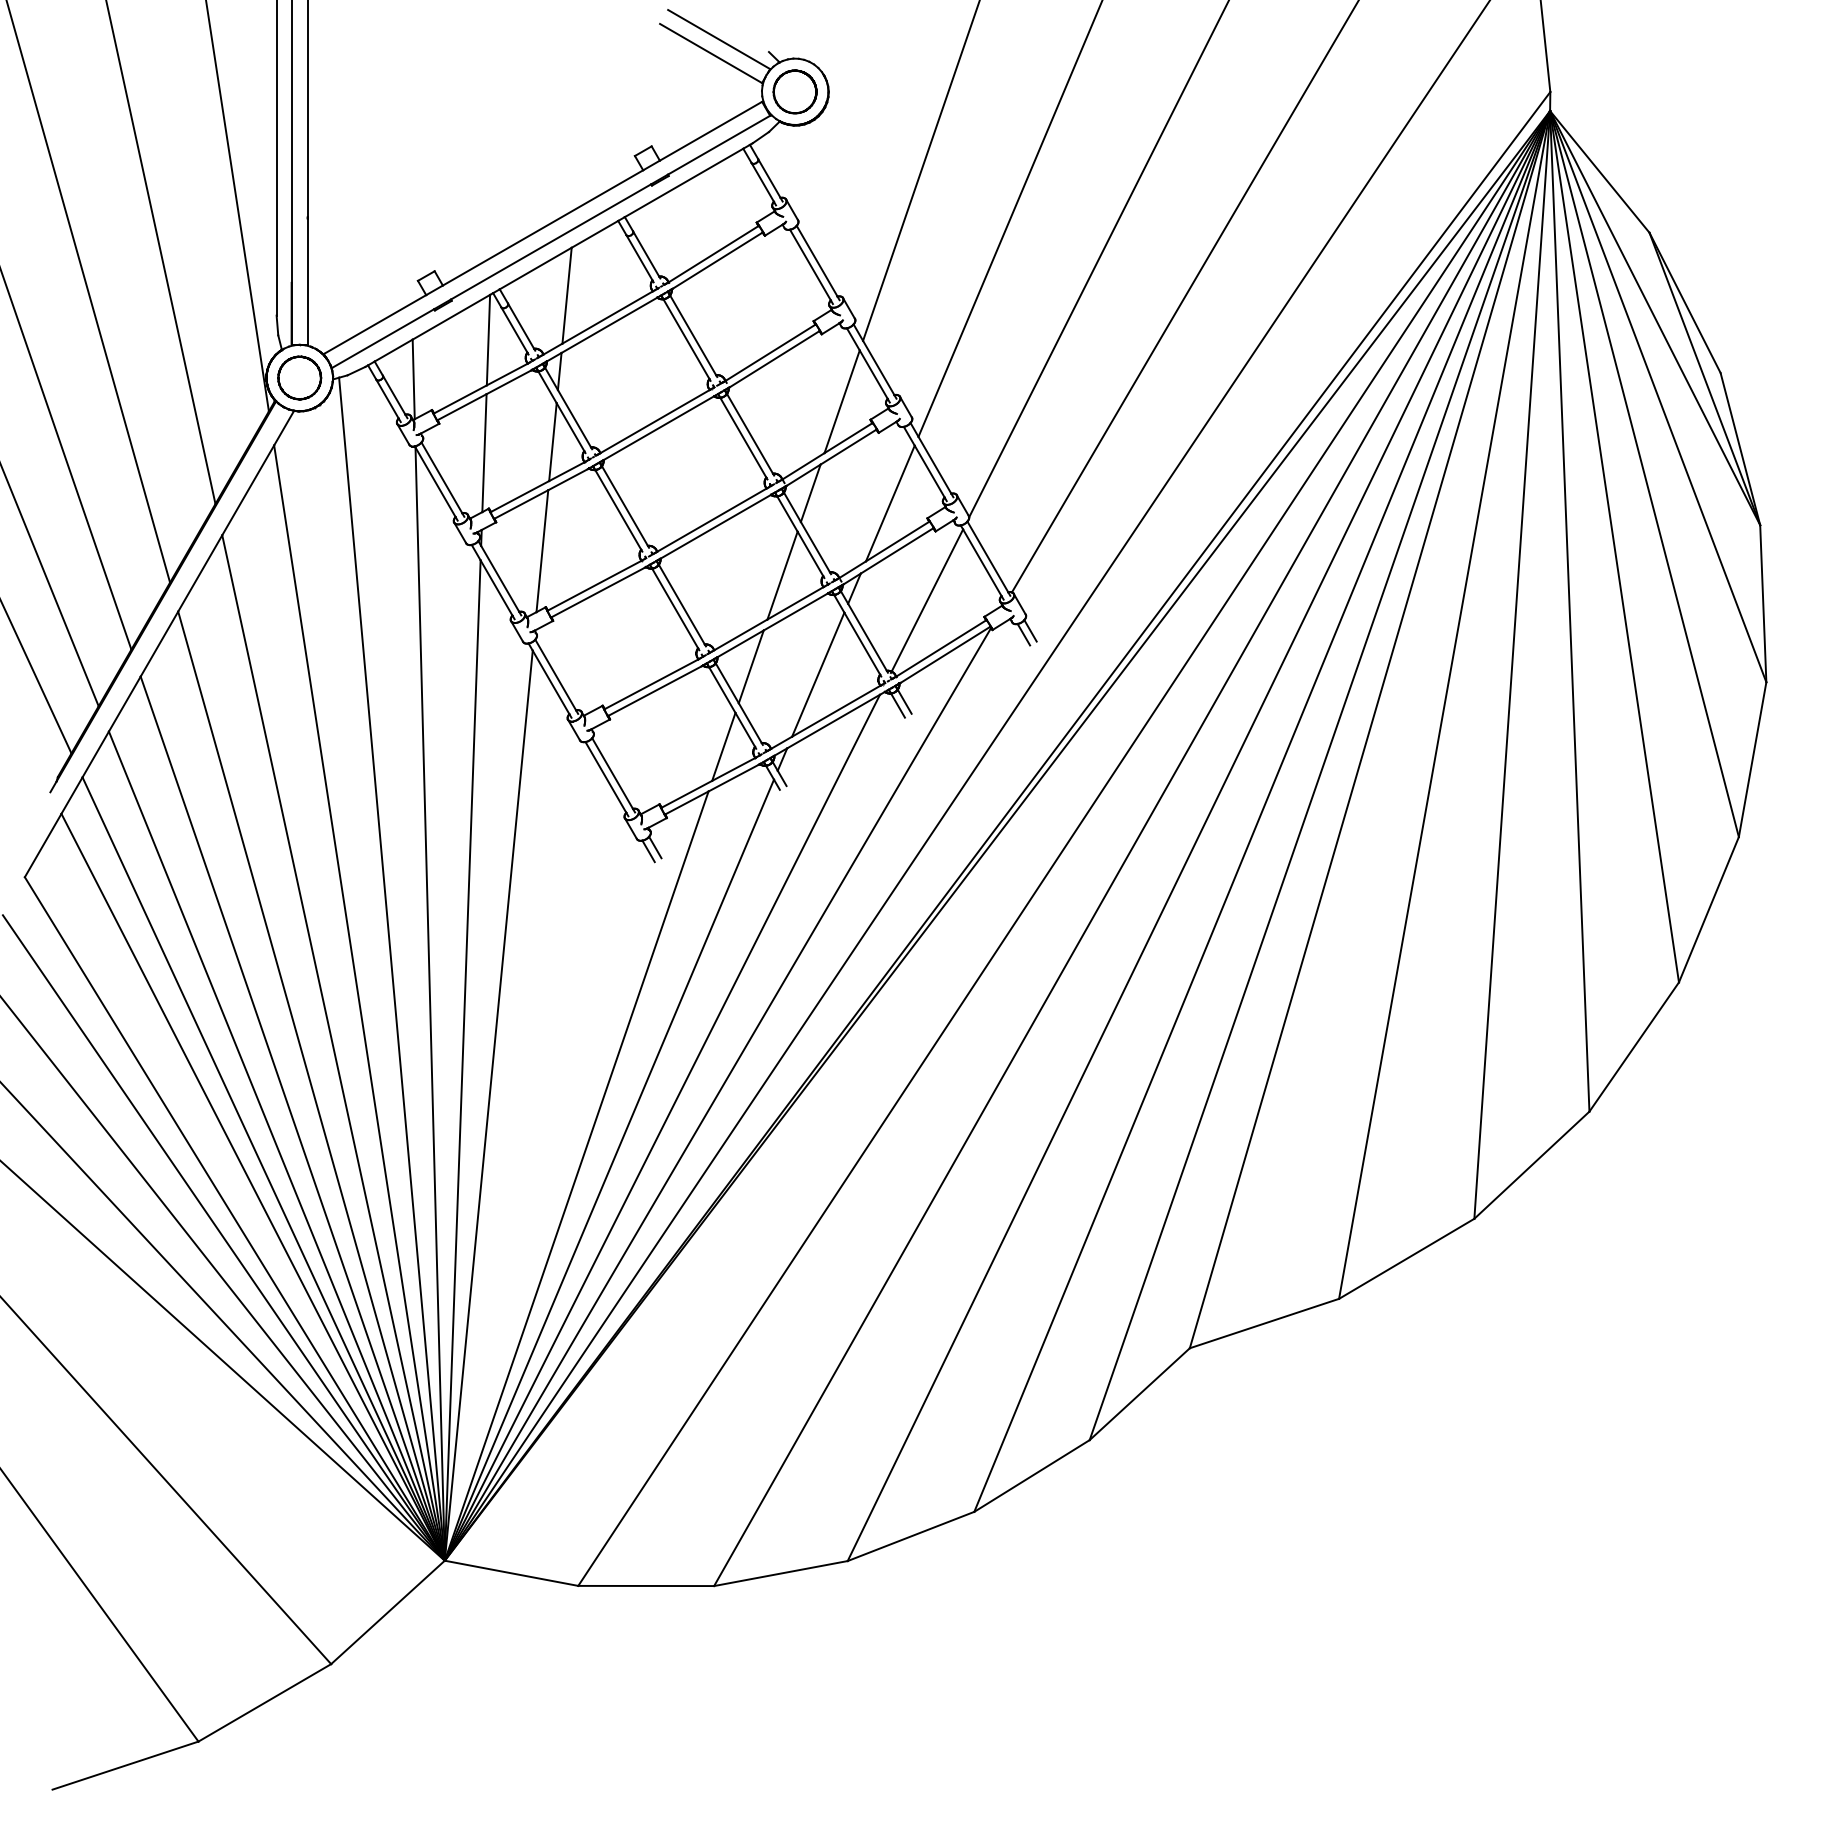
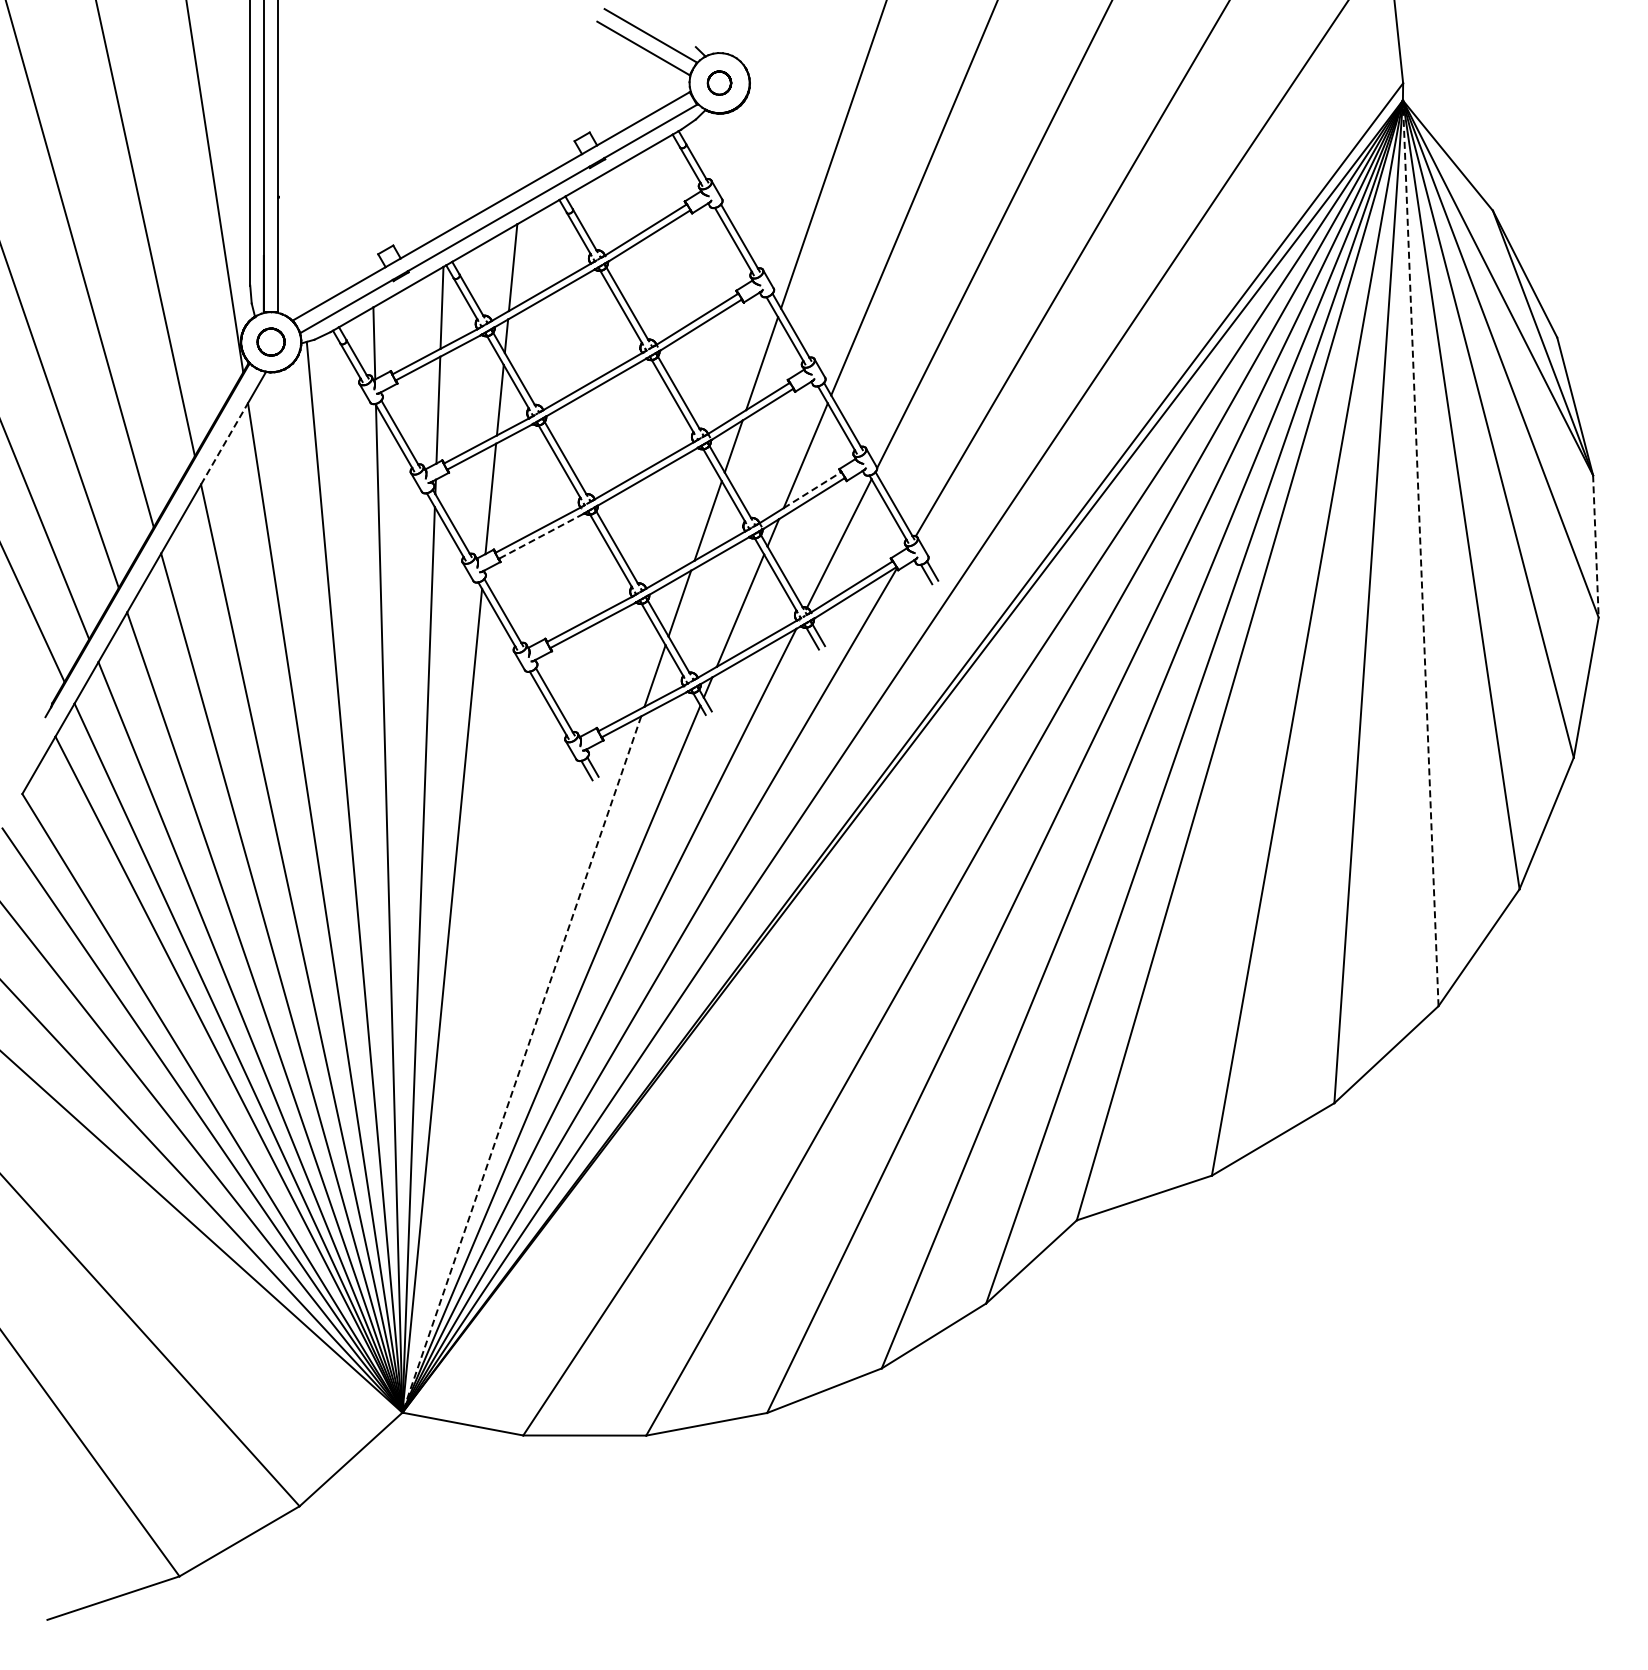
part: (795, 91) -> (719, 82), size x0.6
part: (298, 377) -> (270, 341), size x0.7
line: (248, 489) -> (224, 443), solid -> dashed
line: (897, 541) -> (812, 490), solid -> dashed
line: (598, 592) -> (541, 536), solid -> dashed
line: (1762, 603) -> (1595, 546), solid -> dashed
line: (1569, 610) -> (1420, 552), solid -> dashed
line: (576, 1177) -> (521, 1065), solid -> dashed

